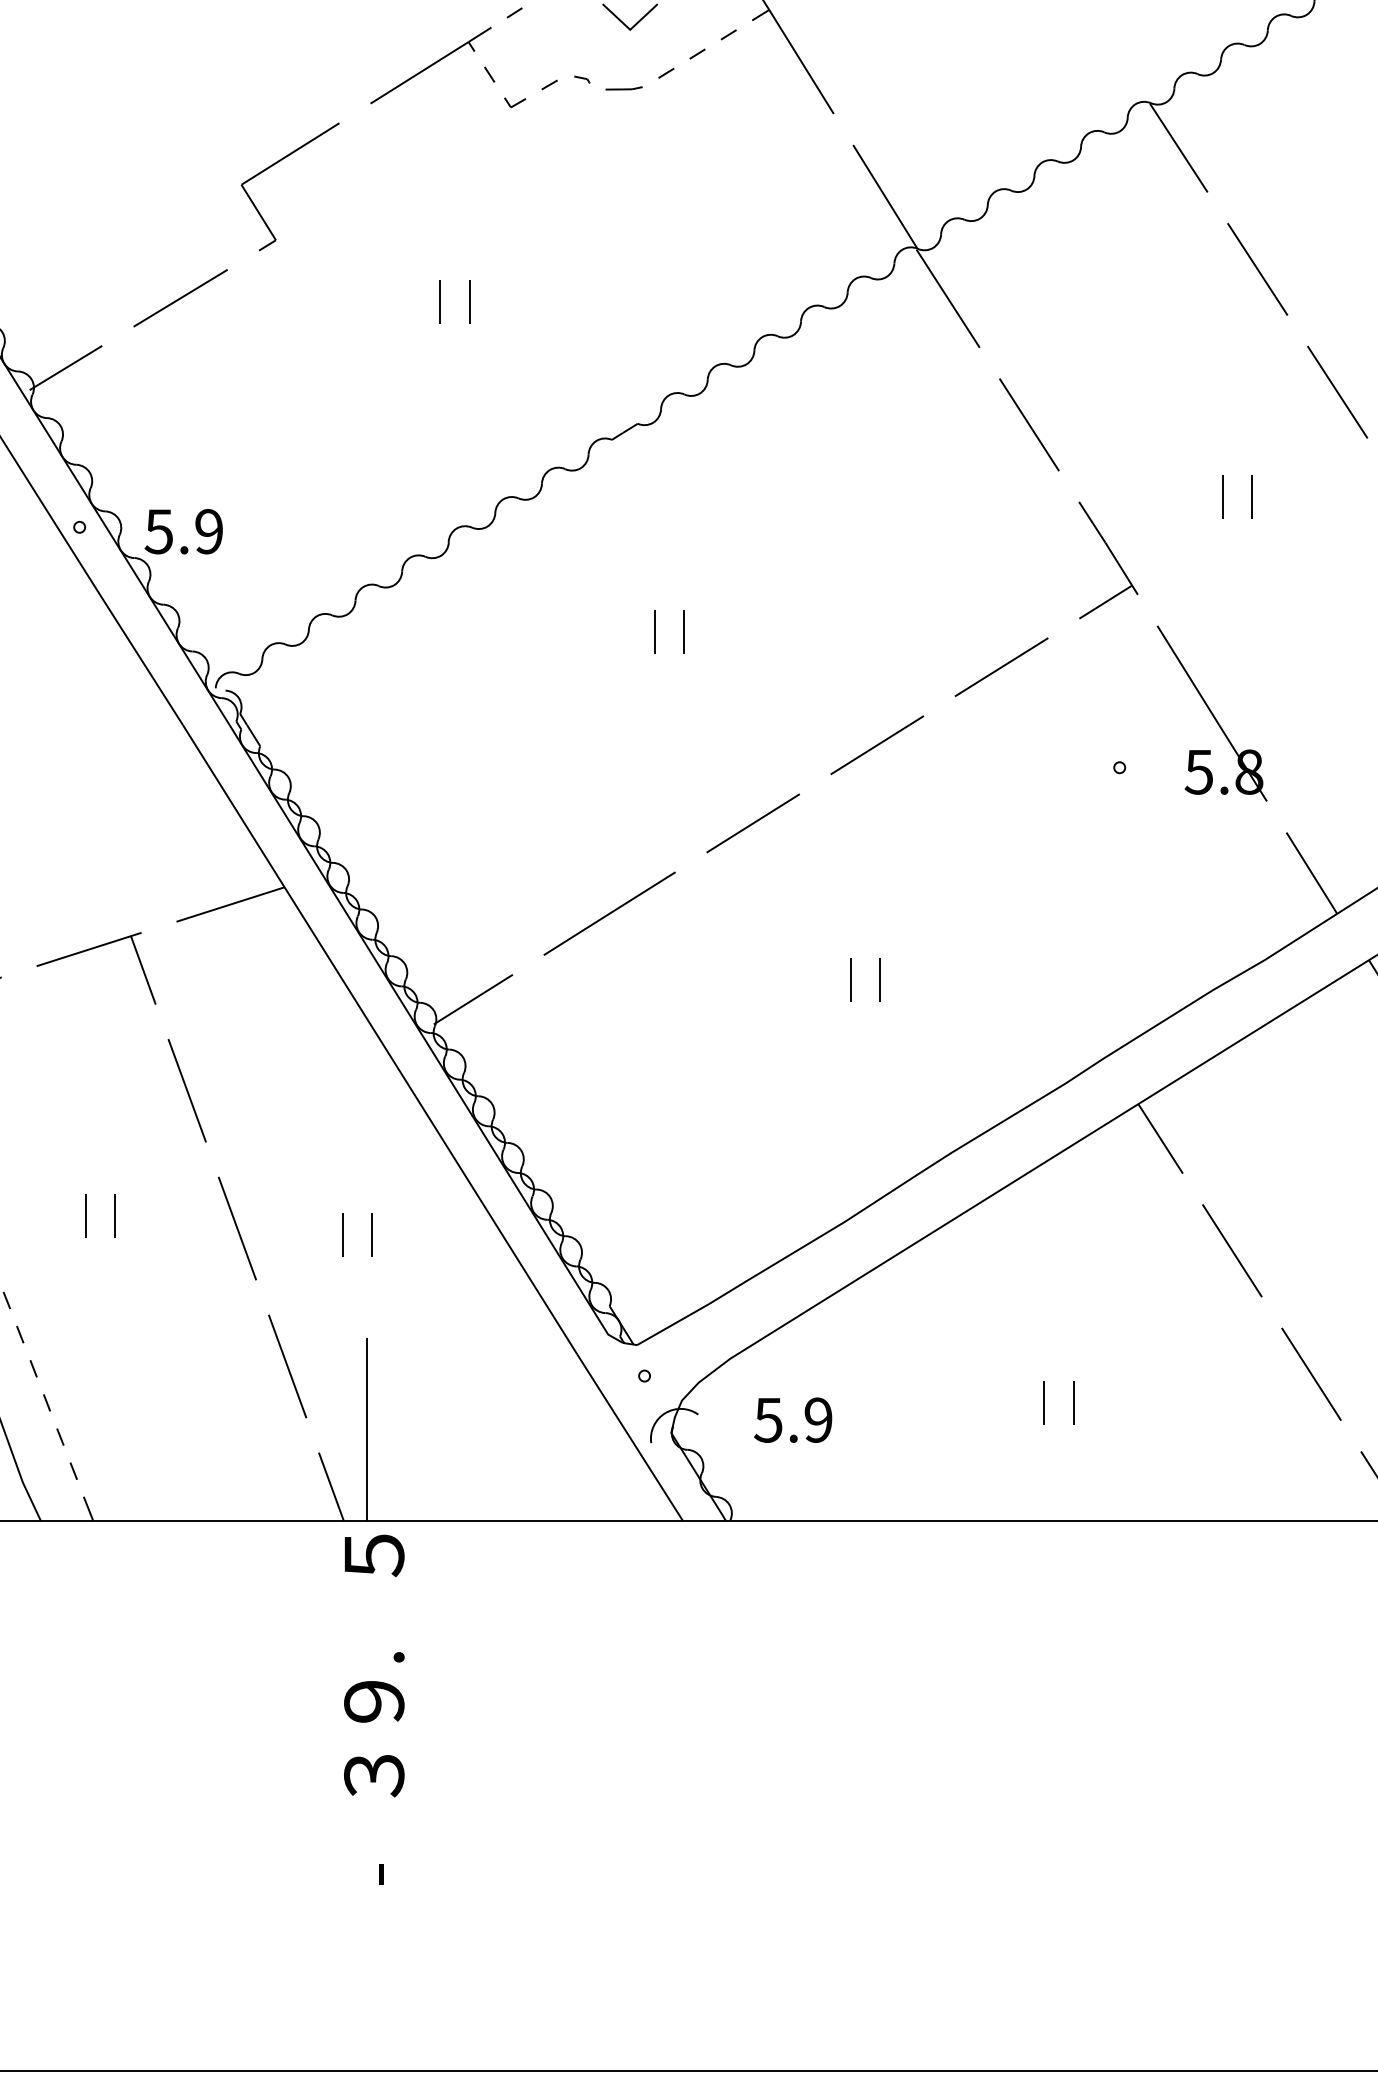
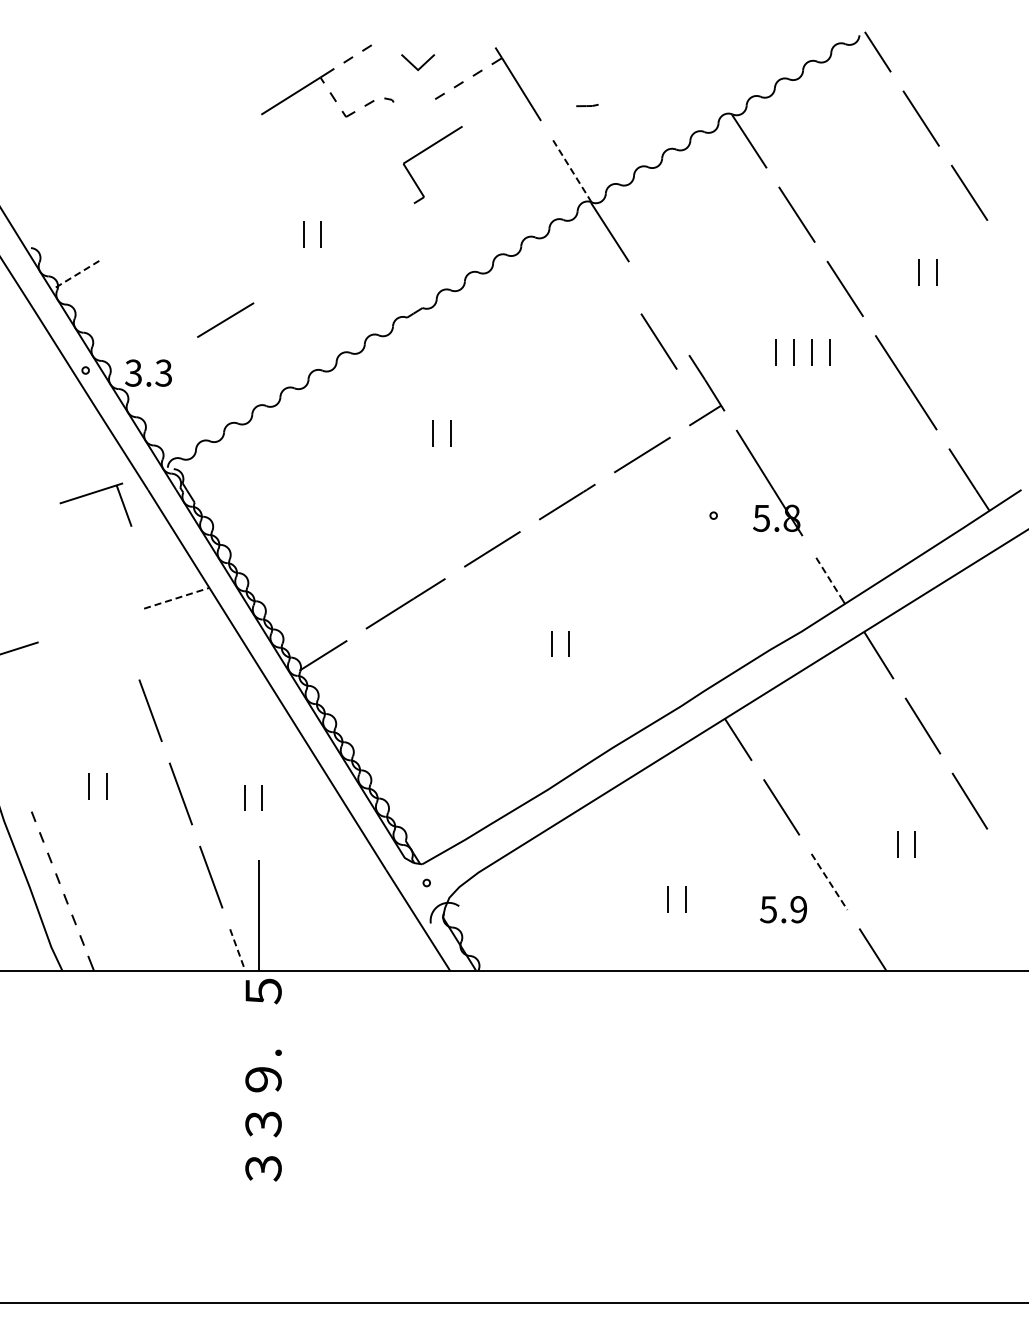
line: (624, 88) -> (587, 105), moved
part: (274, 166) -> (423, 152), moved
line: (885, 197) -> (572, 171), solid -> dashed
line: (180, 297) -> (225, 319), moved
line: (66, 368) -> (77, 274), solid -> dashed
line: (1028, 424) -> (658, 341), moved
part: (1283, 497) -> (812, 352), added
text: (185, 530) -> (149, 372), 5.9 -> 3.3
line: (1309, 870) -> (828, 577), solid -> dashed
line: (231, 904) -> (177, 598), solid -> dashed
part: (89, 951) -> (91, 494), moved
line: (1311, 1375) -> (829, 882), solid -> dashed
text: (793, 1419) -> (783, 909), moved
line: (331, 1486) -> (237, 949), solid -> dashed
text: (374, 1855) -> (263, 1172), - -> ３

